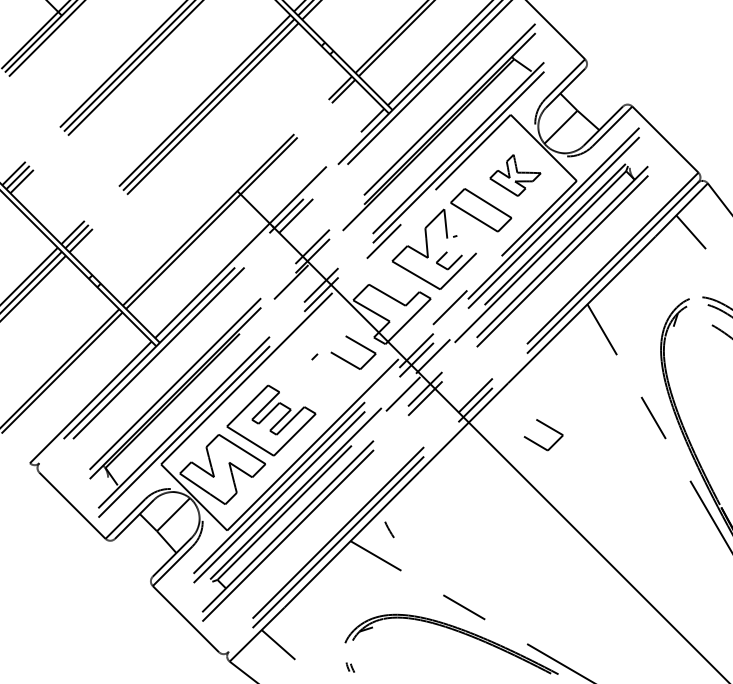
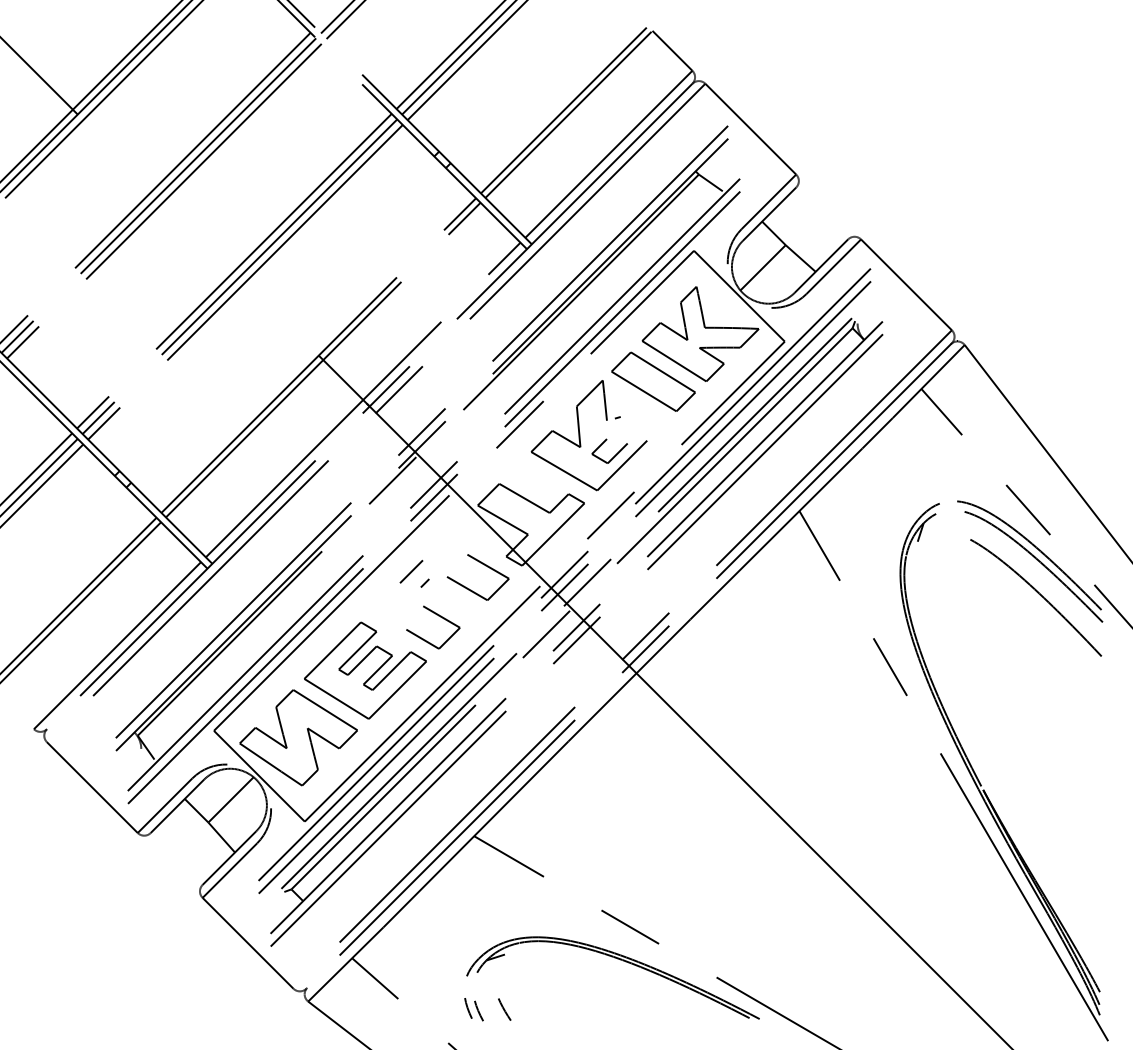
part: (515, 175) -> (700, 333), size x1.67
line: (304, 348) -> (411, 571), added
part: (547, 427) -> (438, 616), moved
line: (389, 529) -> (504, 1009), moved
part: (350, 667) -> (473, 1009), size x1.67

